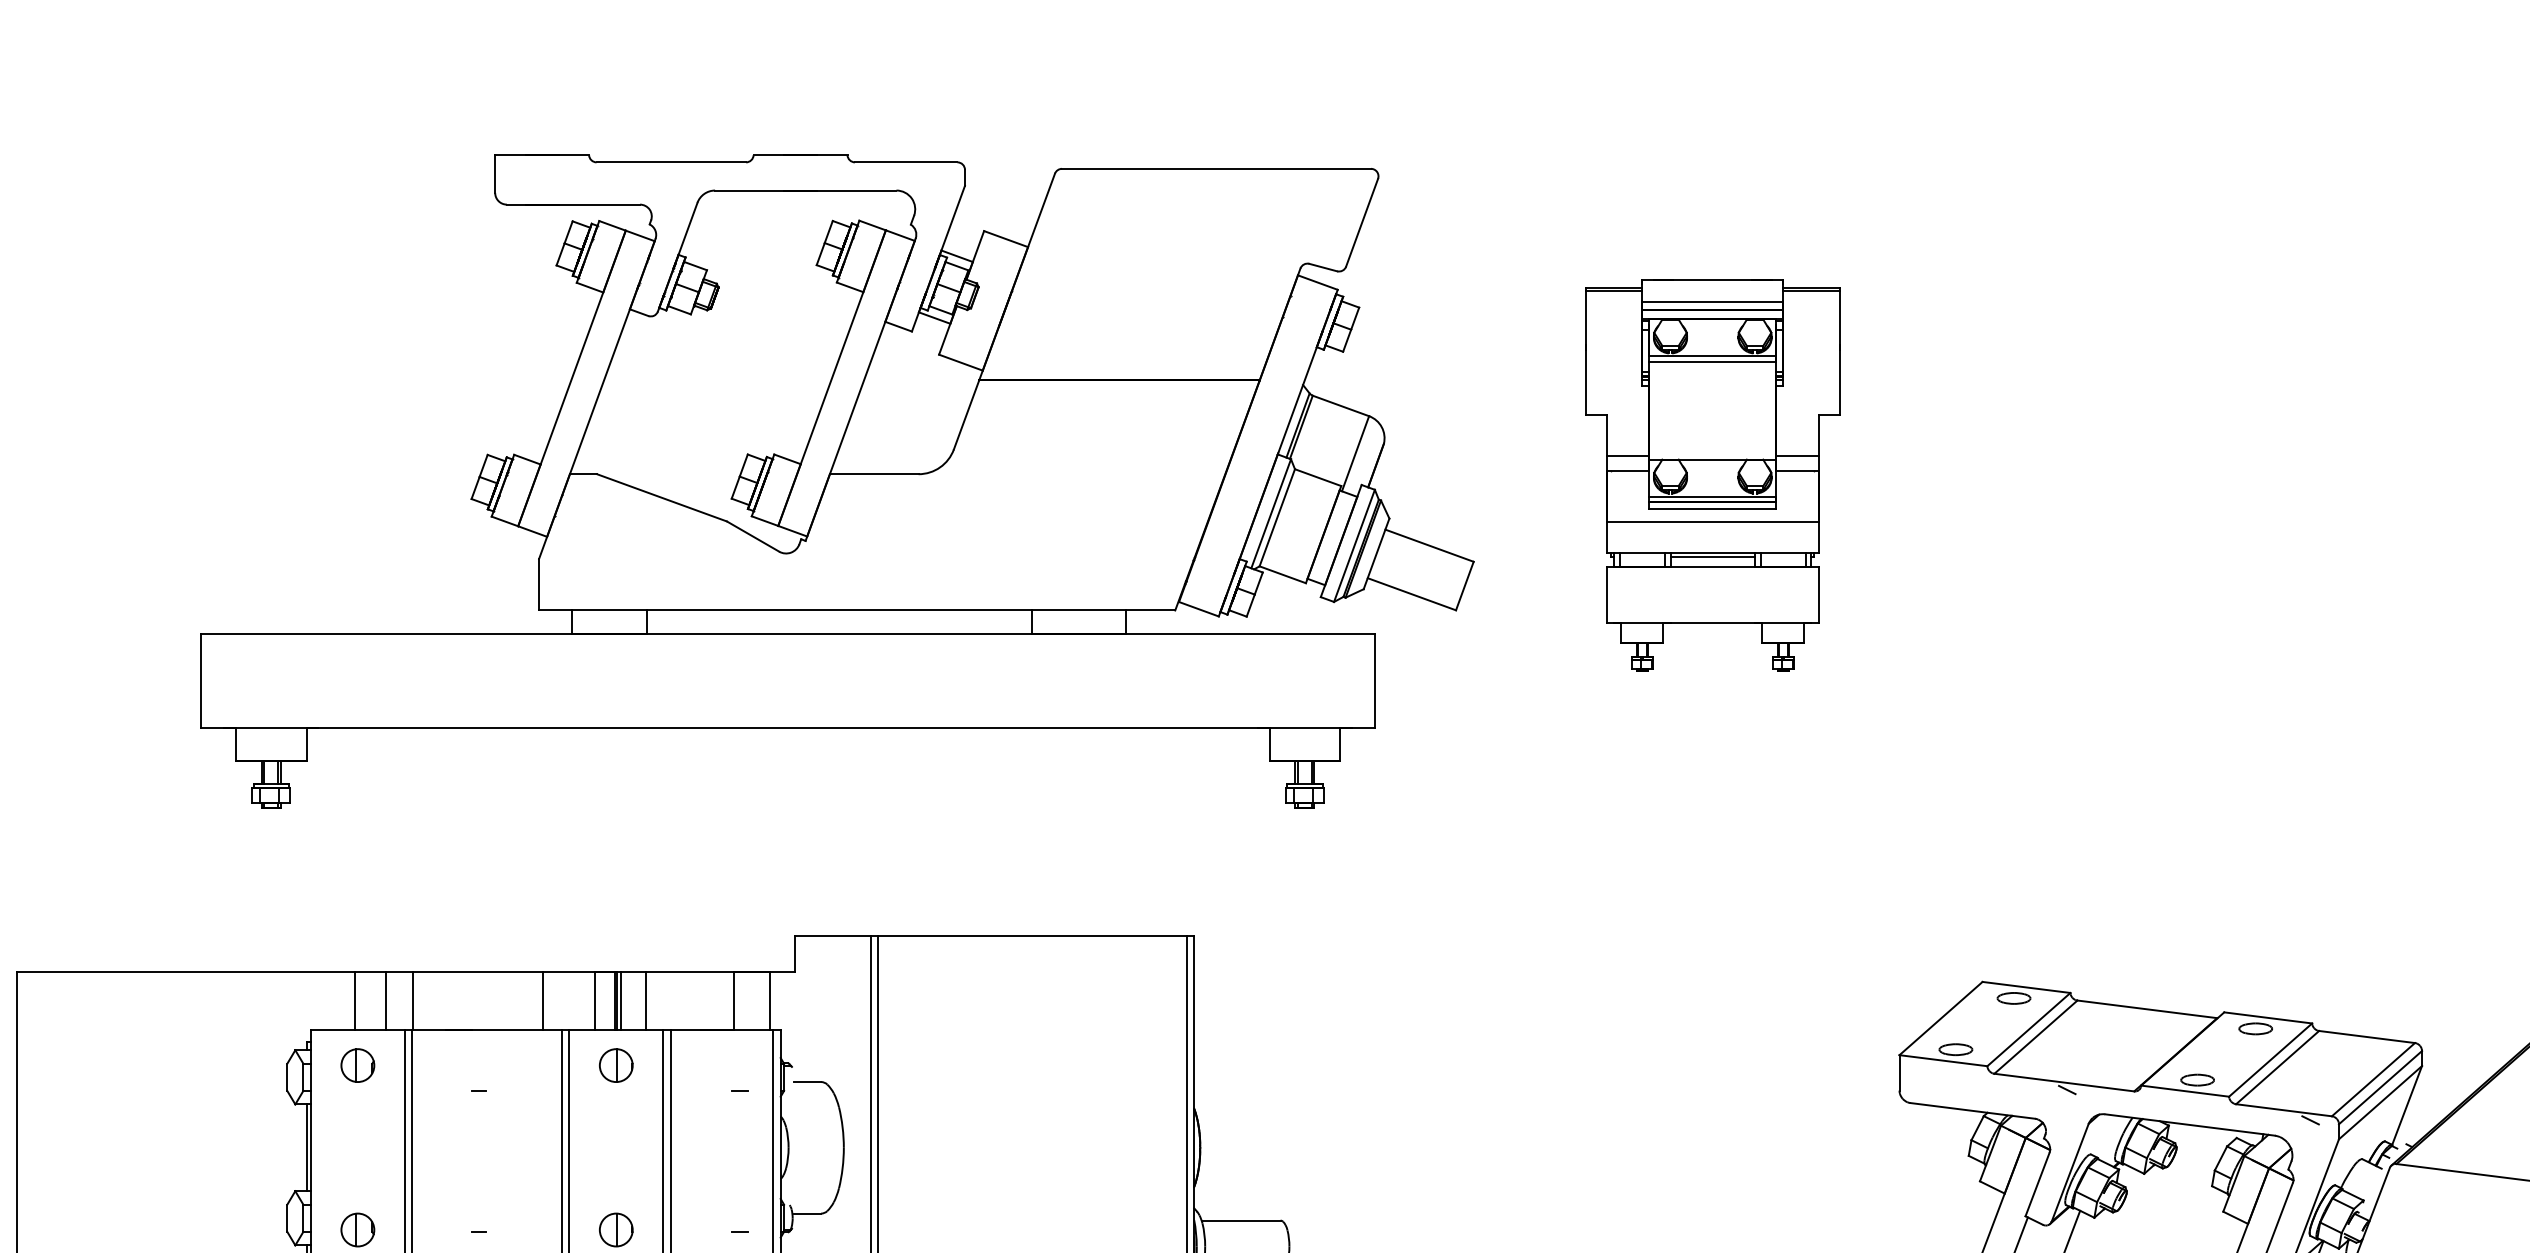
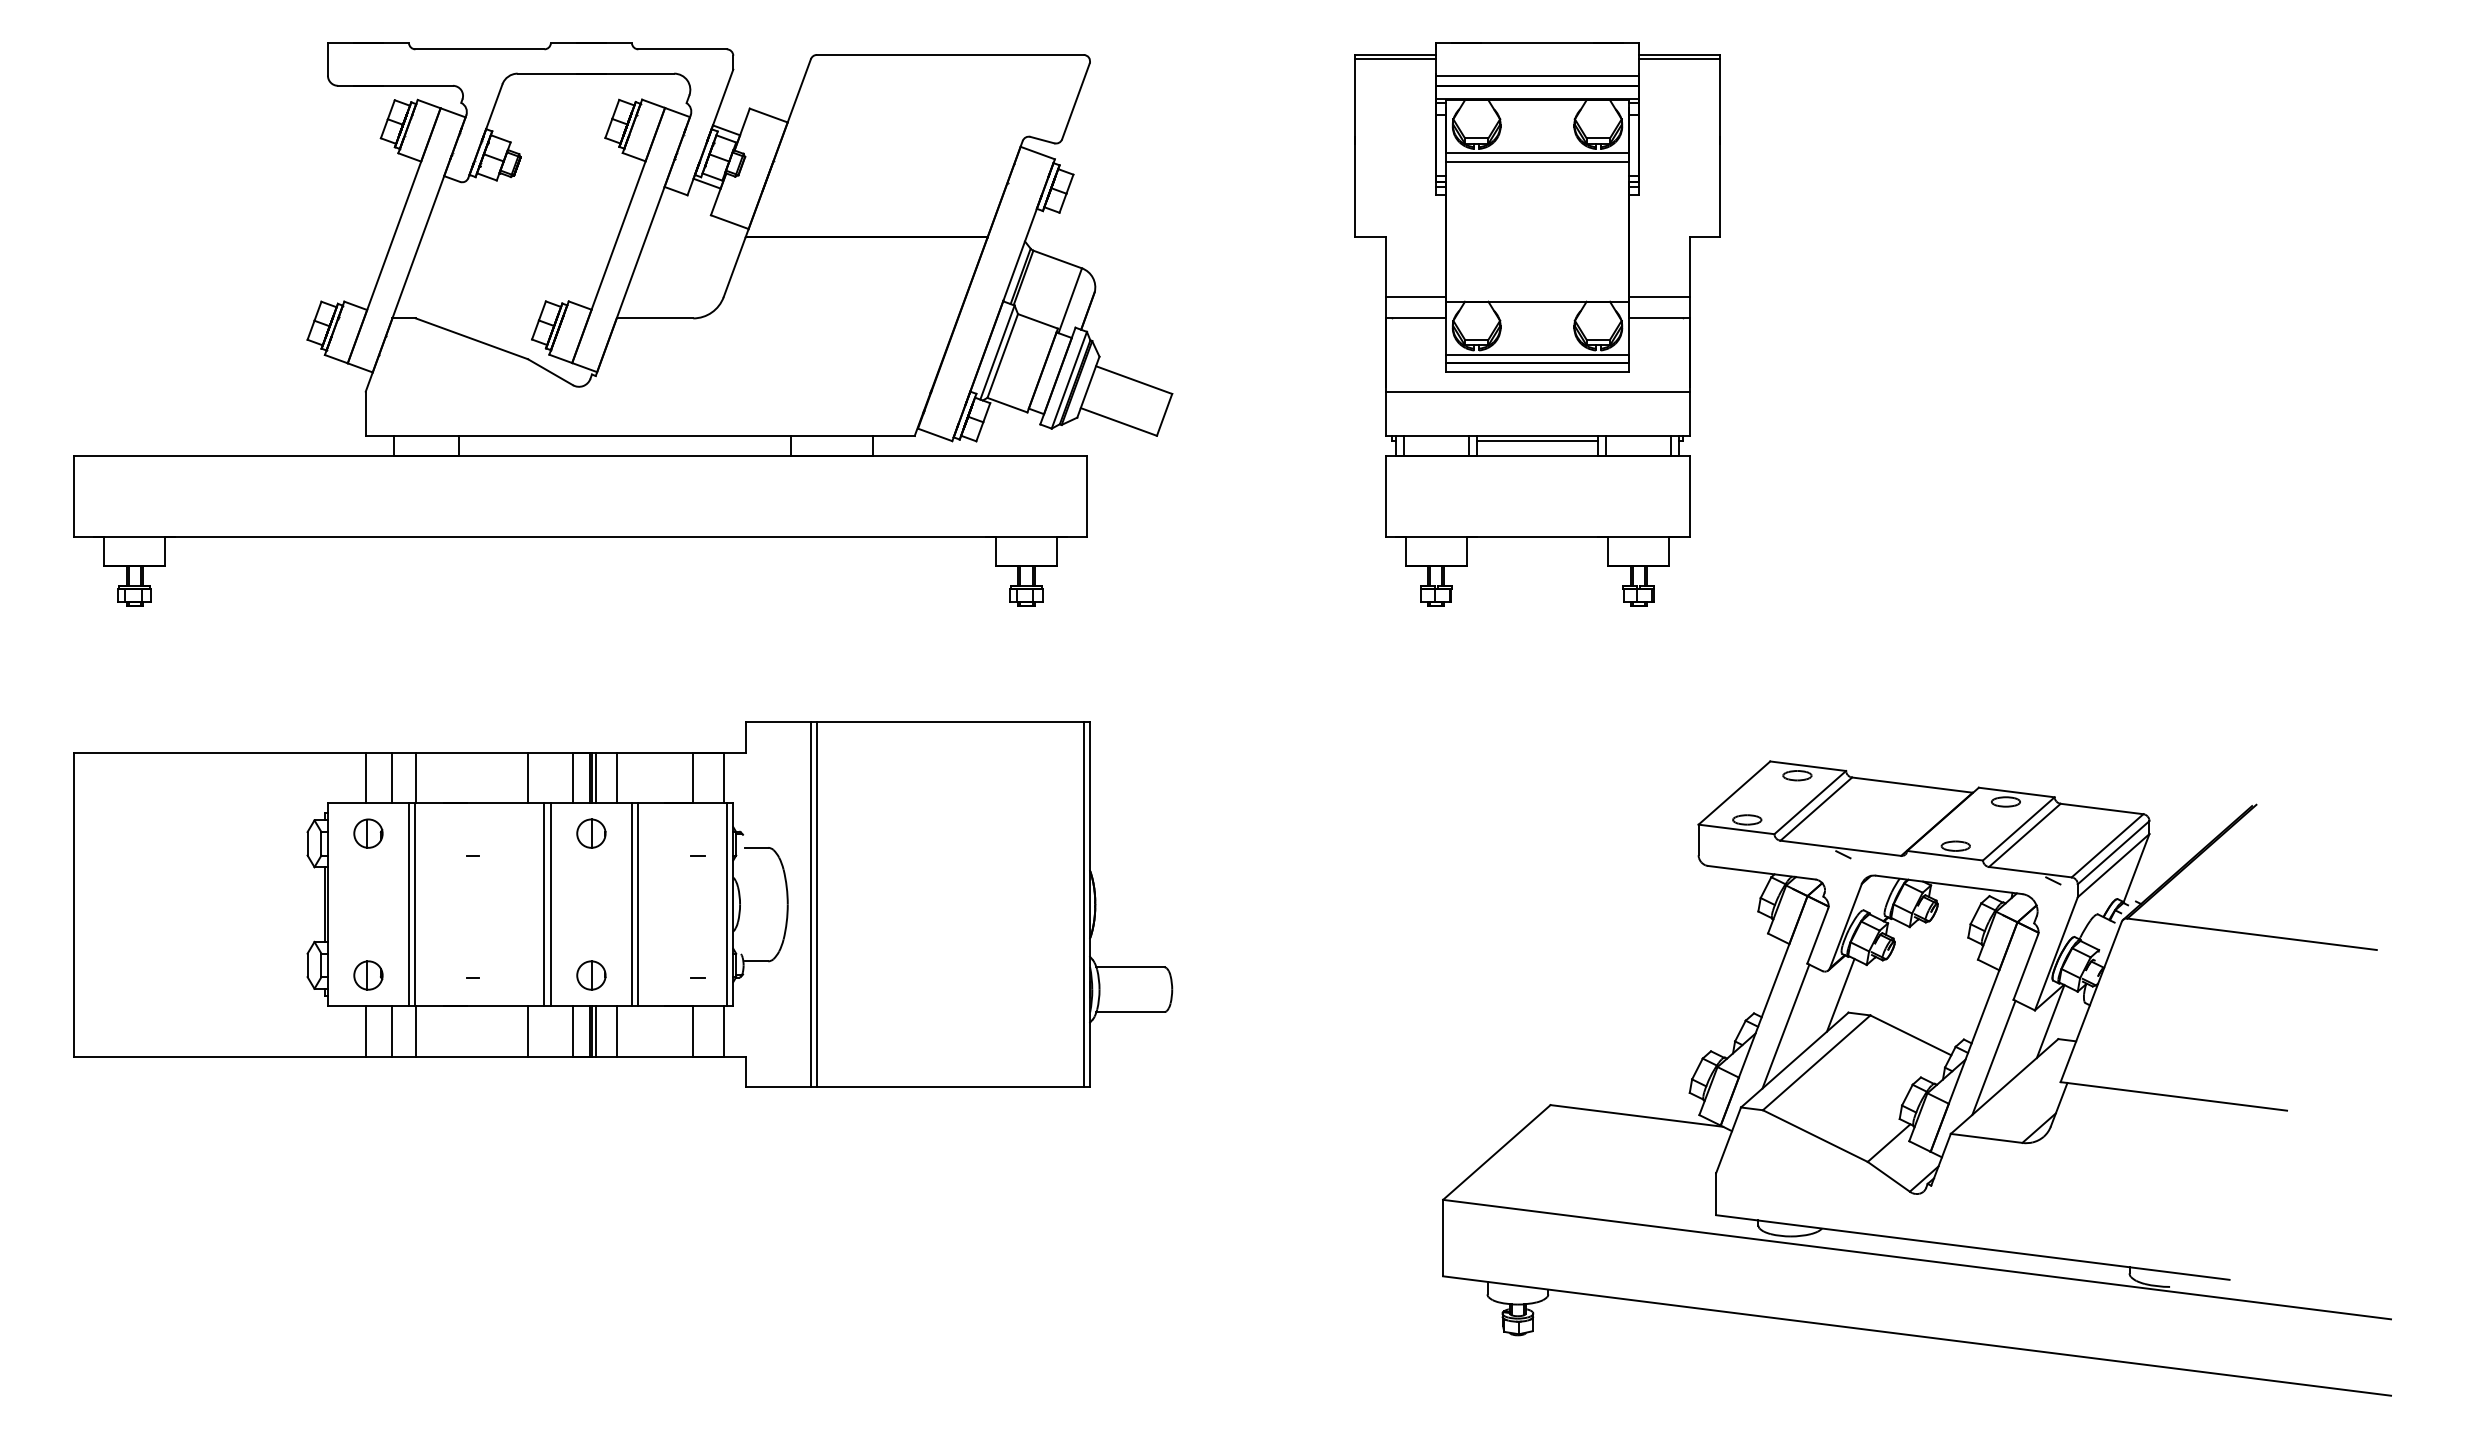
part: (1712, 475) -> (1537, 324), size x1.67
part: (837, 481) -> (623, 324), moved

